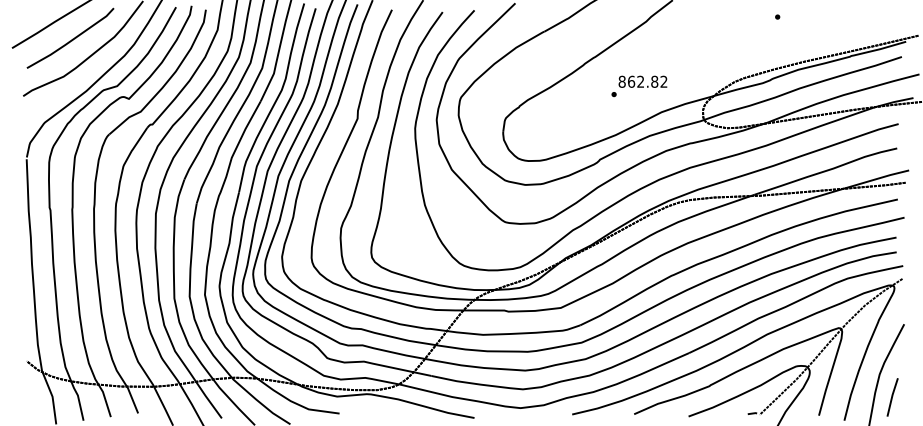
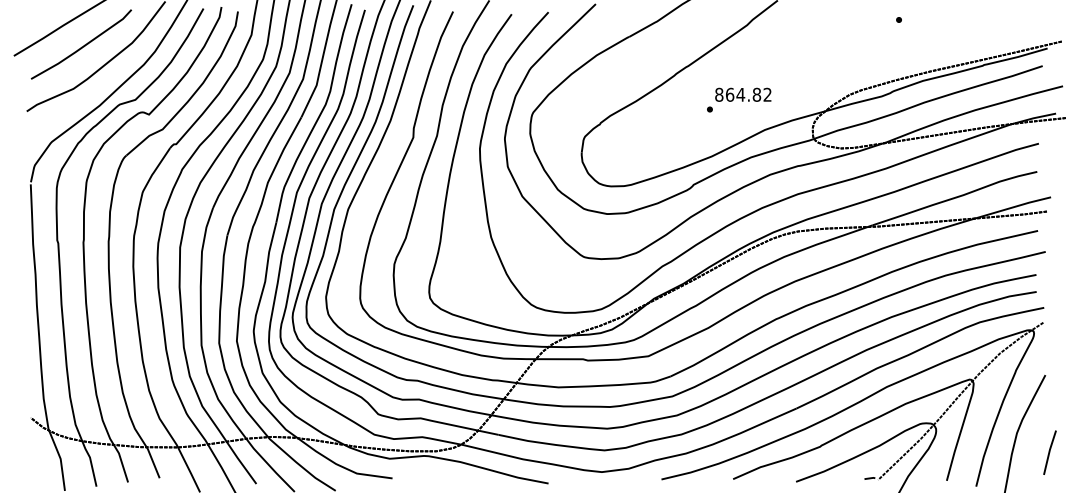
text: (640, 81) -> (740, 94), 862.82 -> 864.82
line: (892, 397) -> (1049, 452), moved

